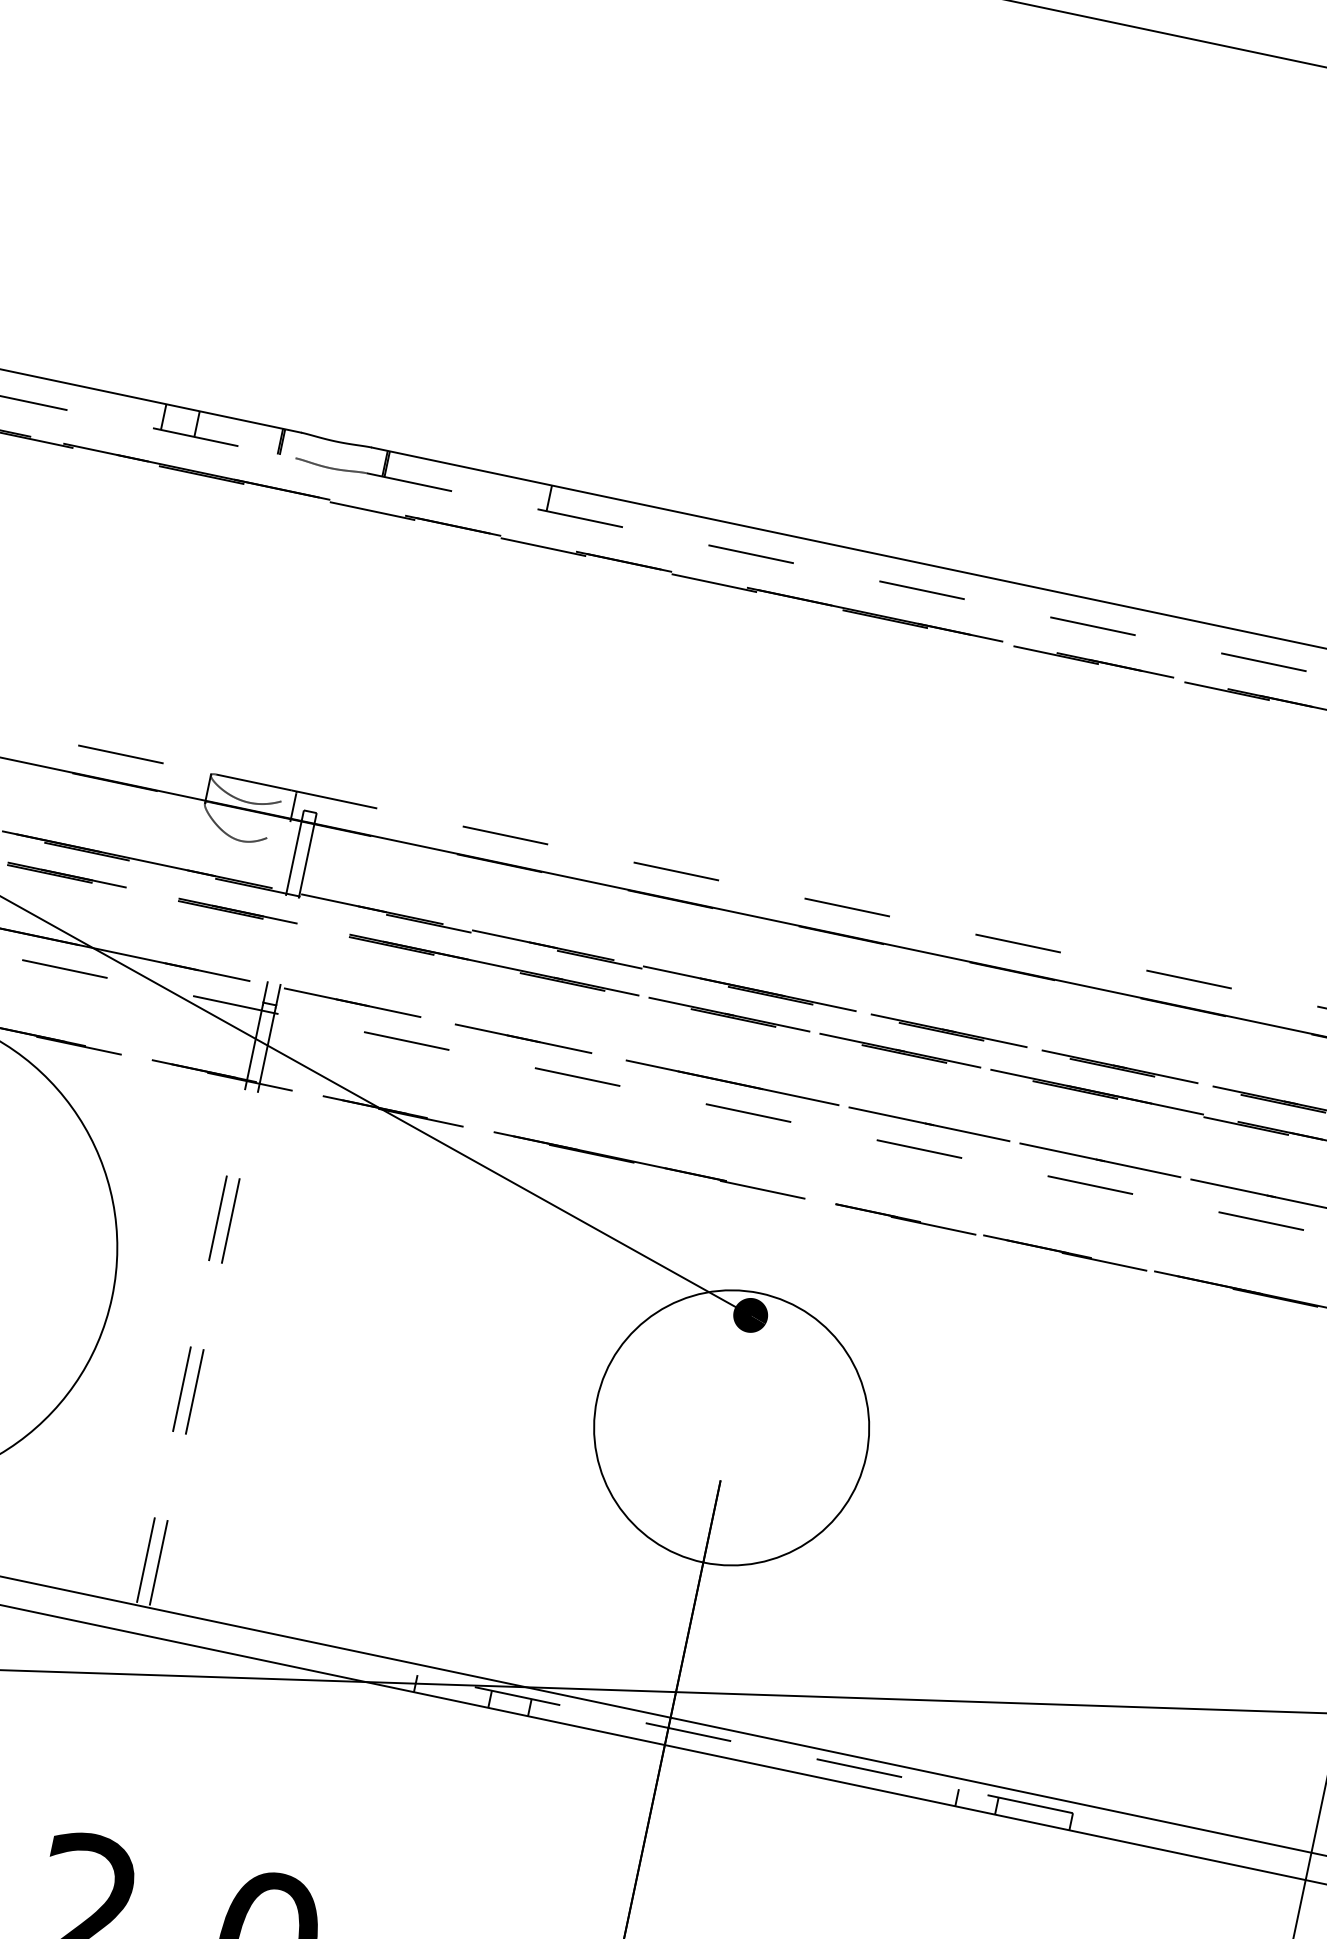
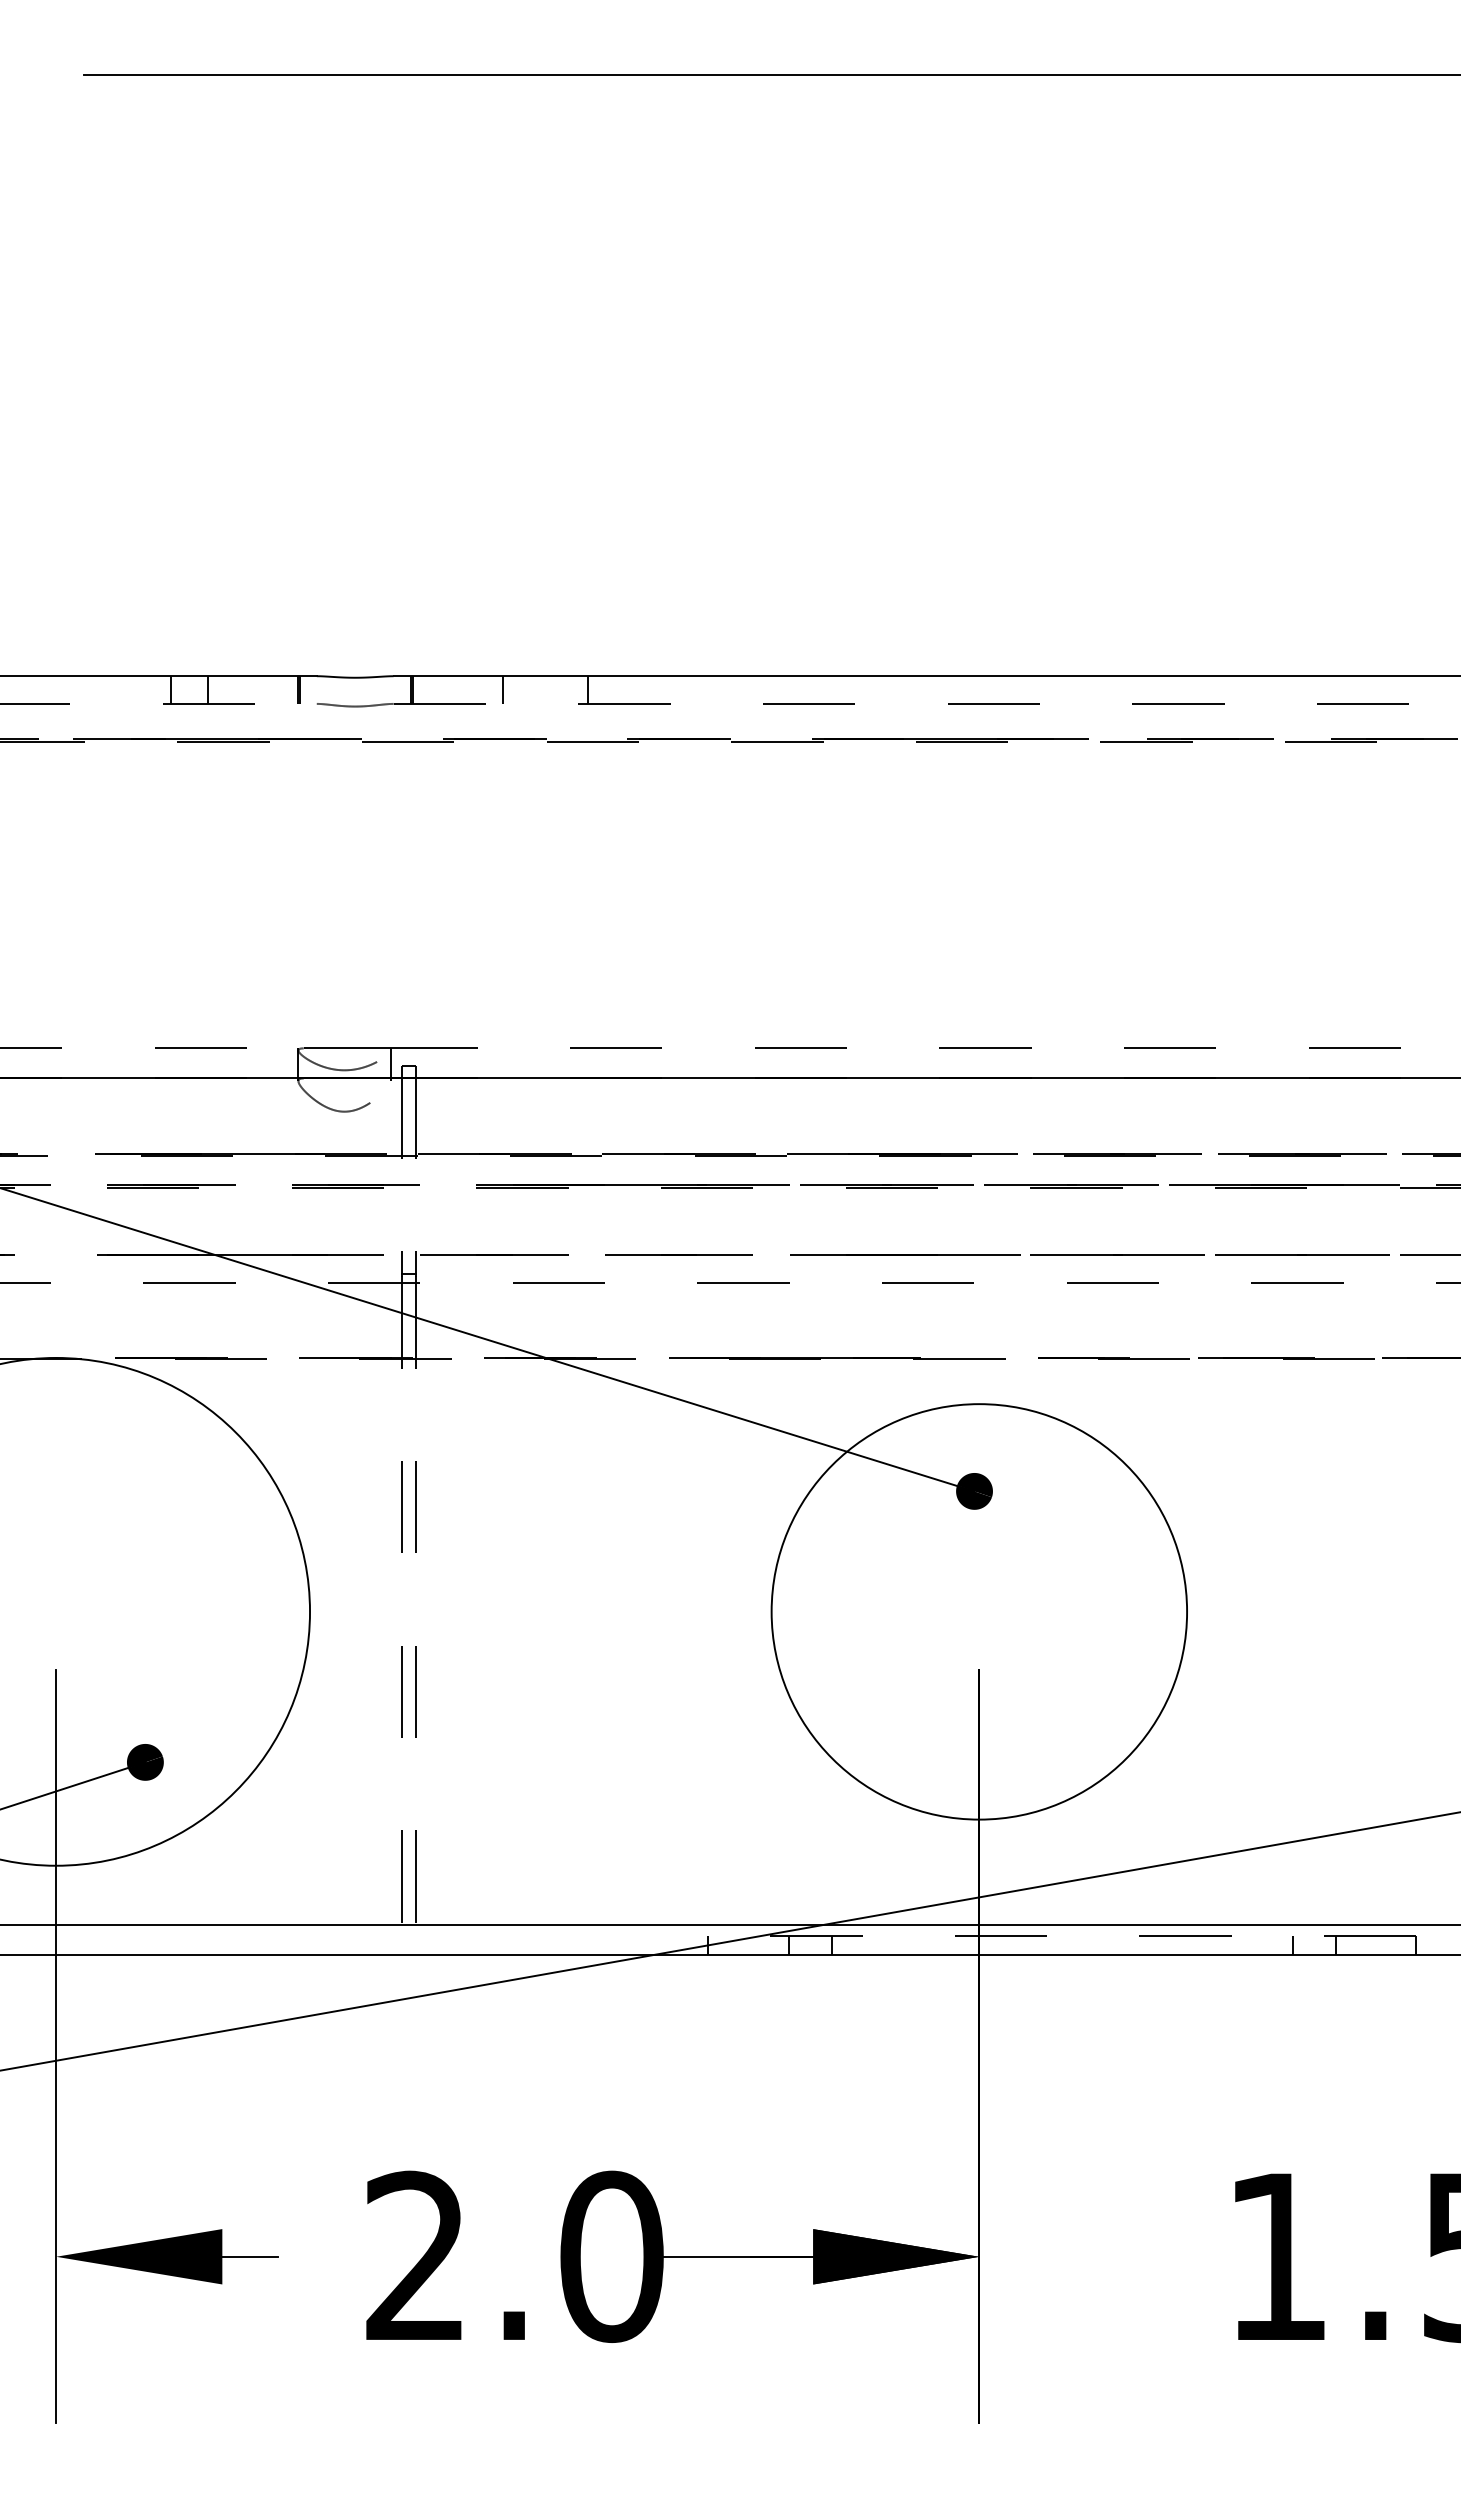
line: (470, 481) -> (502, 689), added
circle: (731, 1427) -> (979, 1611), size x1.43

